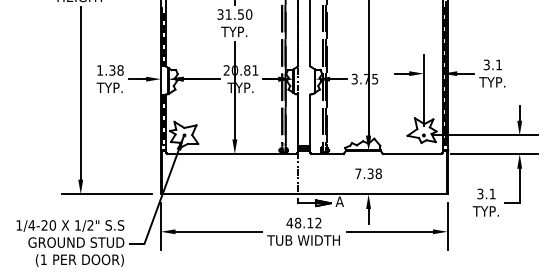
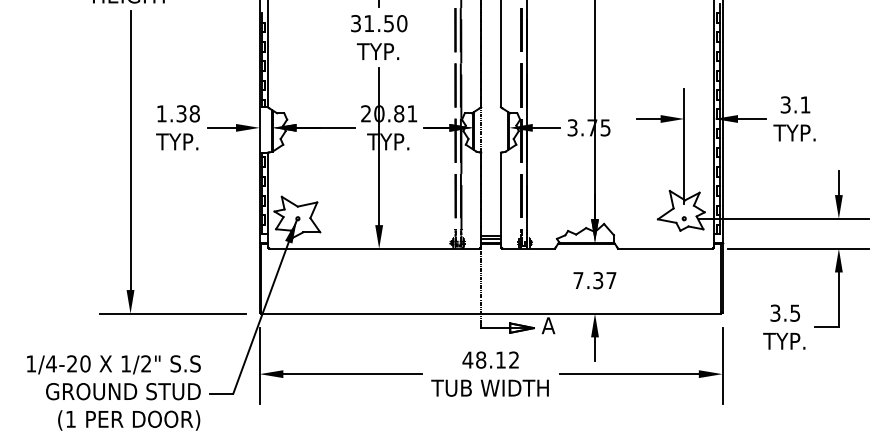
text: (378, 173) -> (610, 280), 7.38 -> 7.37
text: (492, 193) -> (794, 312), 3.1 -> 3.5

